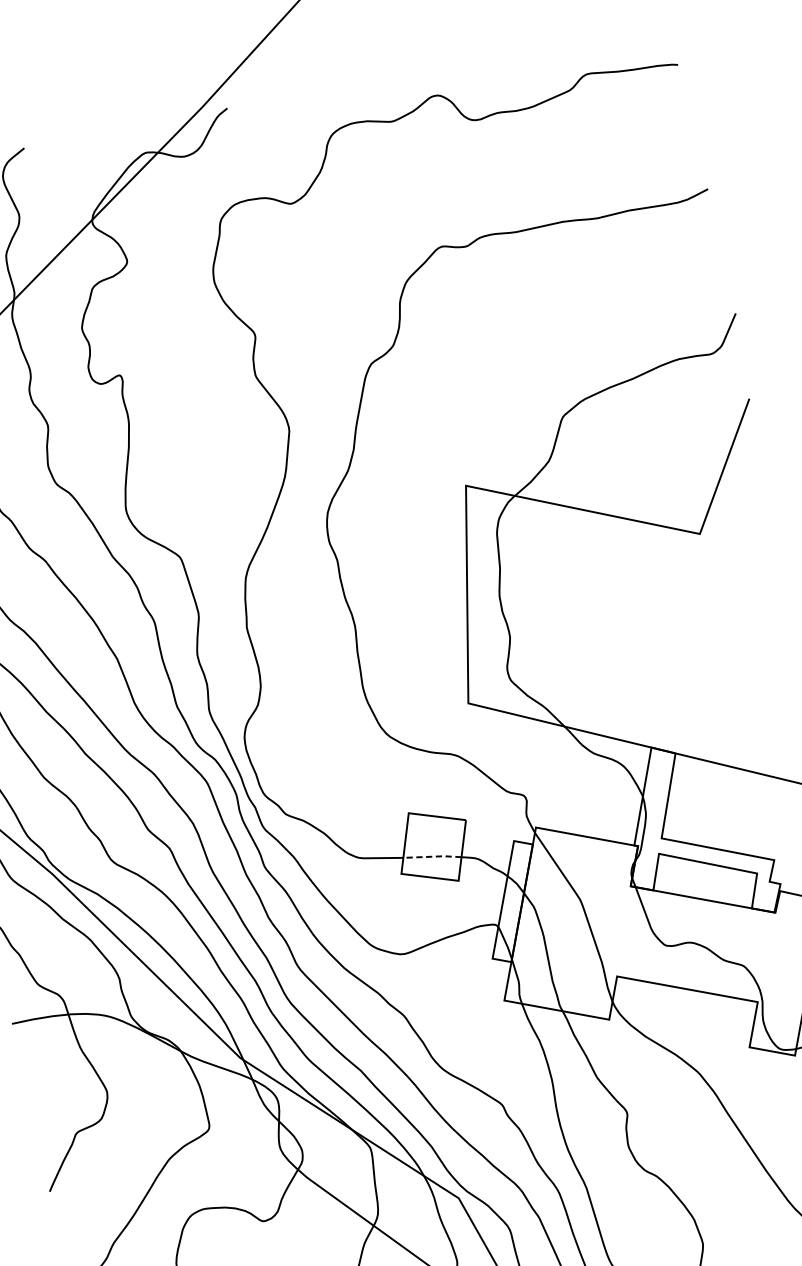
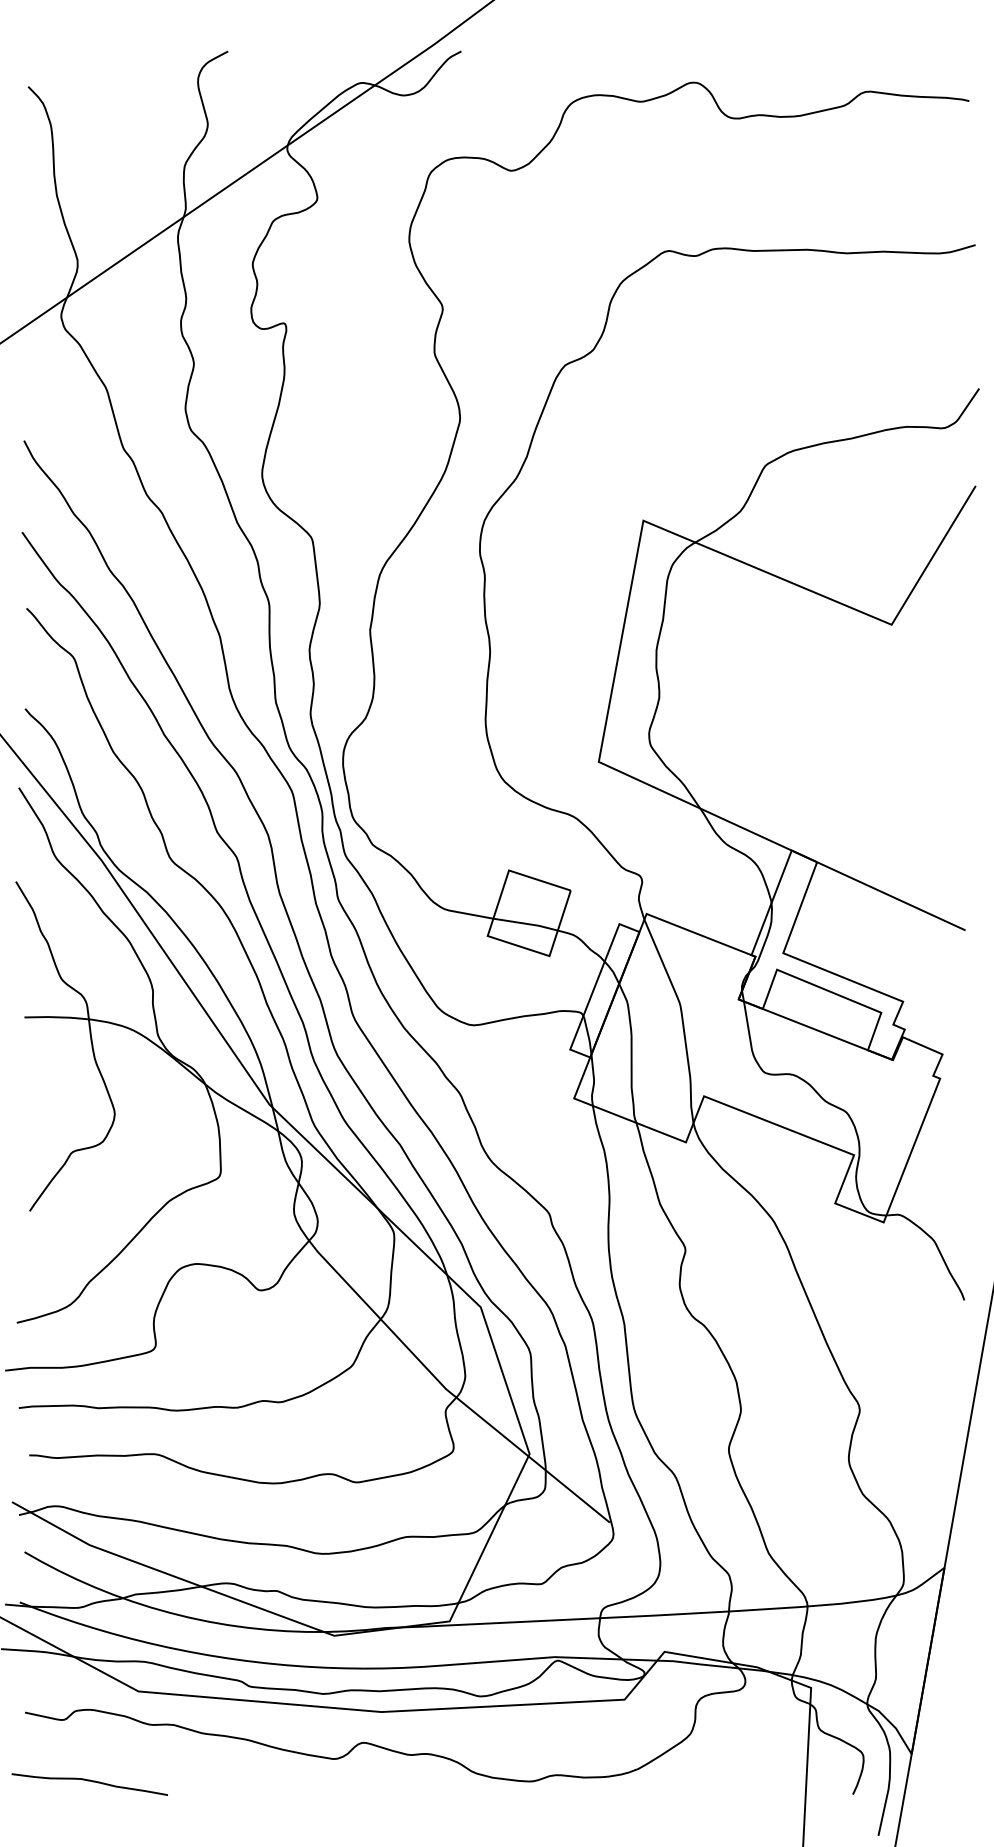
line: (432, 856) -> (525, 923), dashed -> solid

